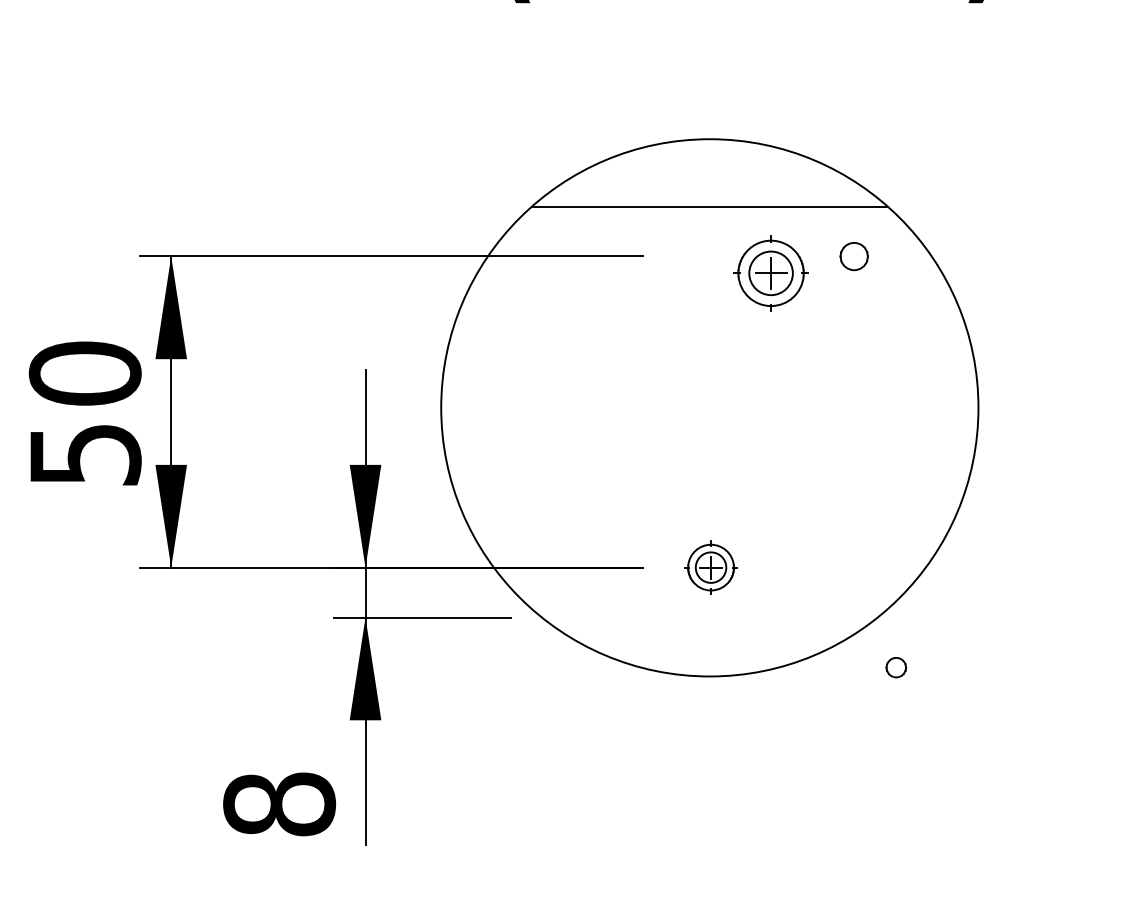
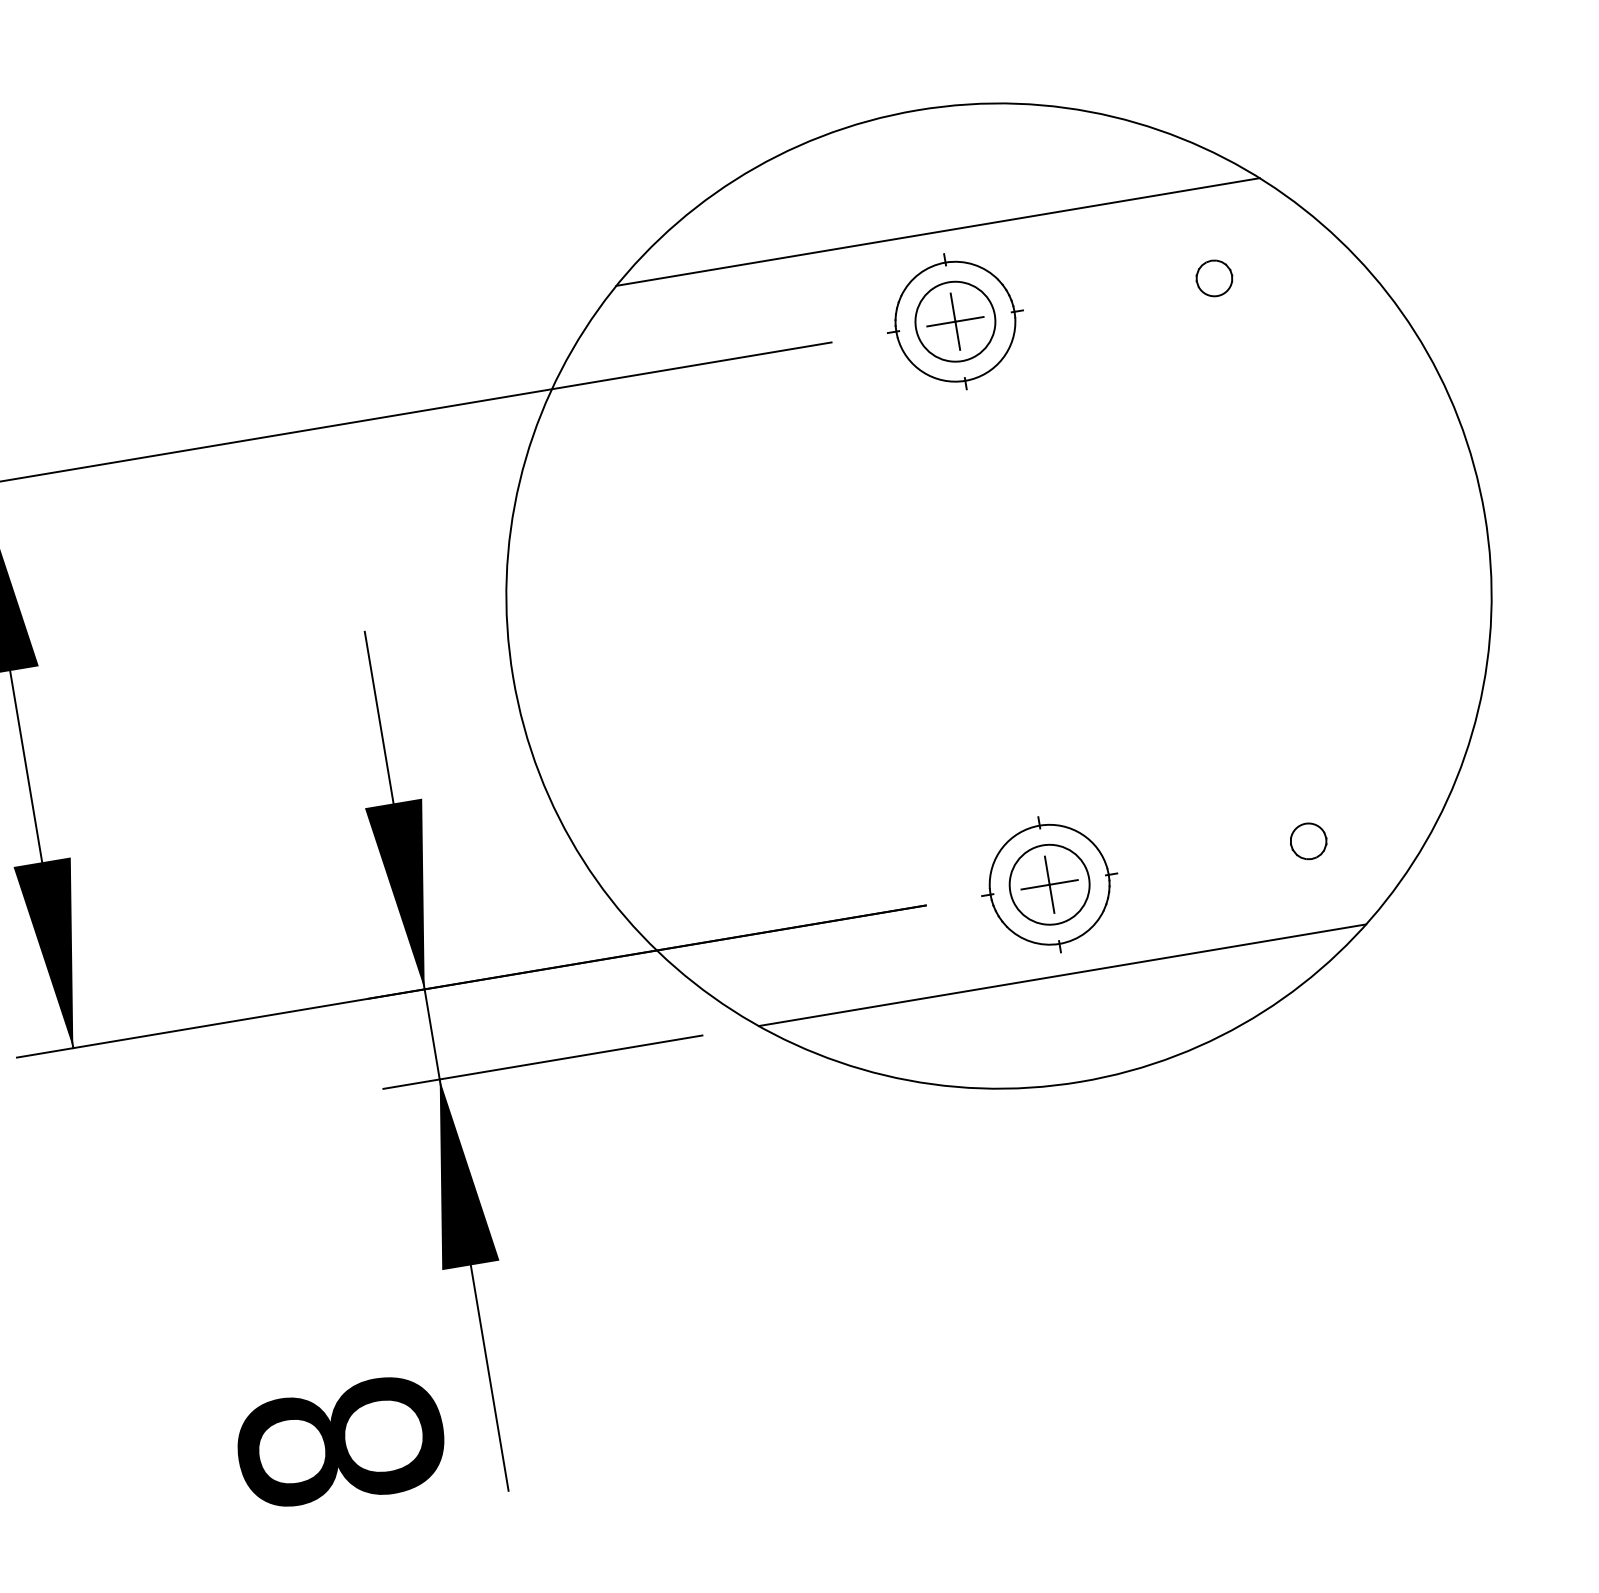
part: (854, 255) -> (1214, 276), size x0.71
part: (770, 273) -> (954, 322), moved
part: (710, 567) -> (1048, 884), size x1.43
line: (709, 617) -> (1061, 975), added
part: (896, 667) -> (1308, 841), moved

